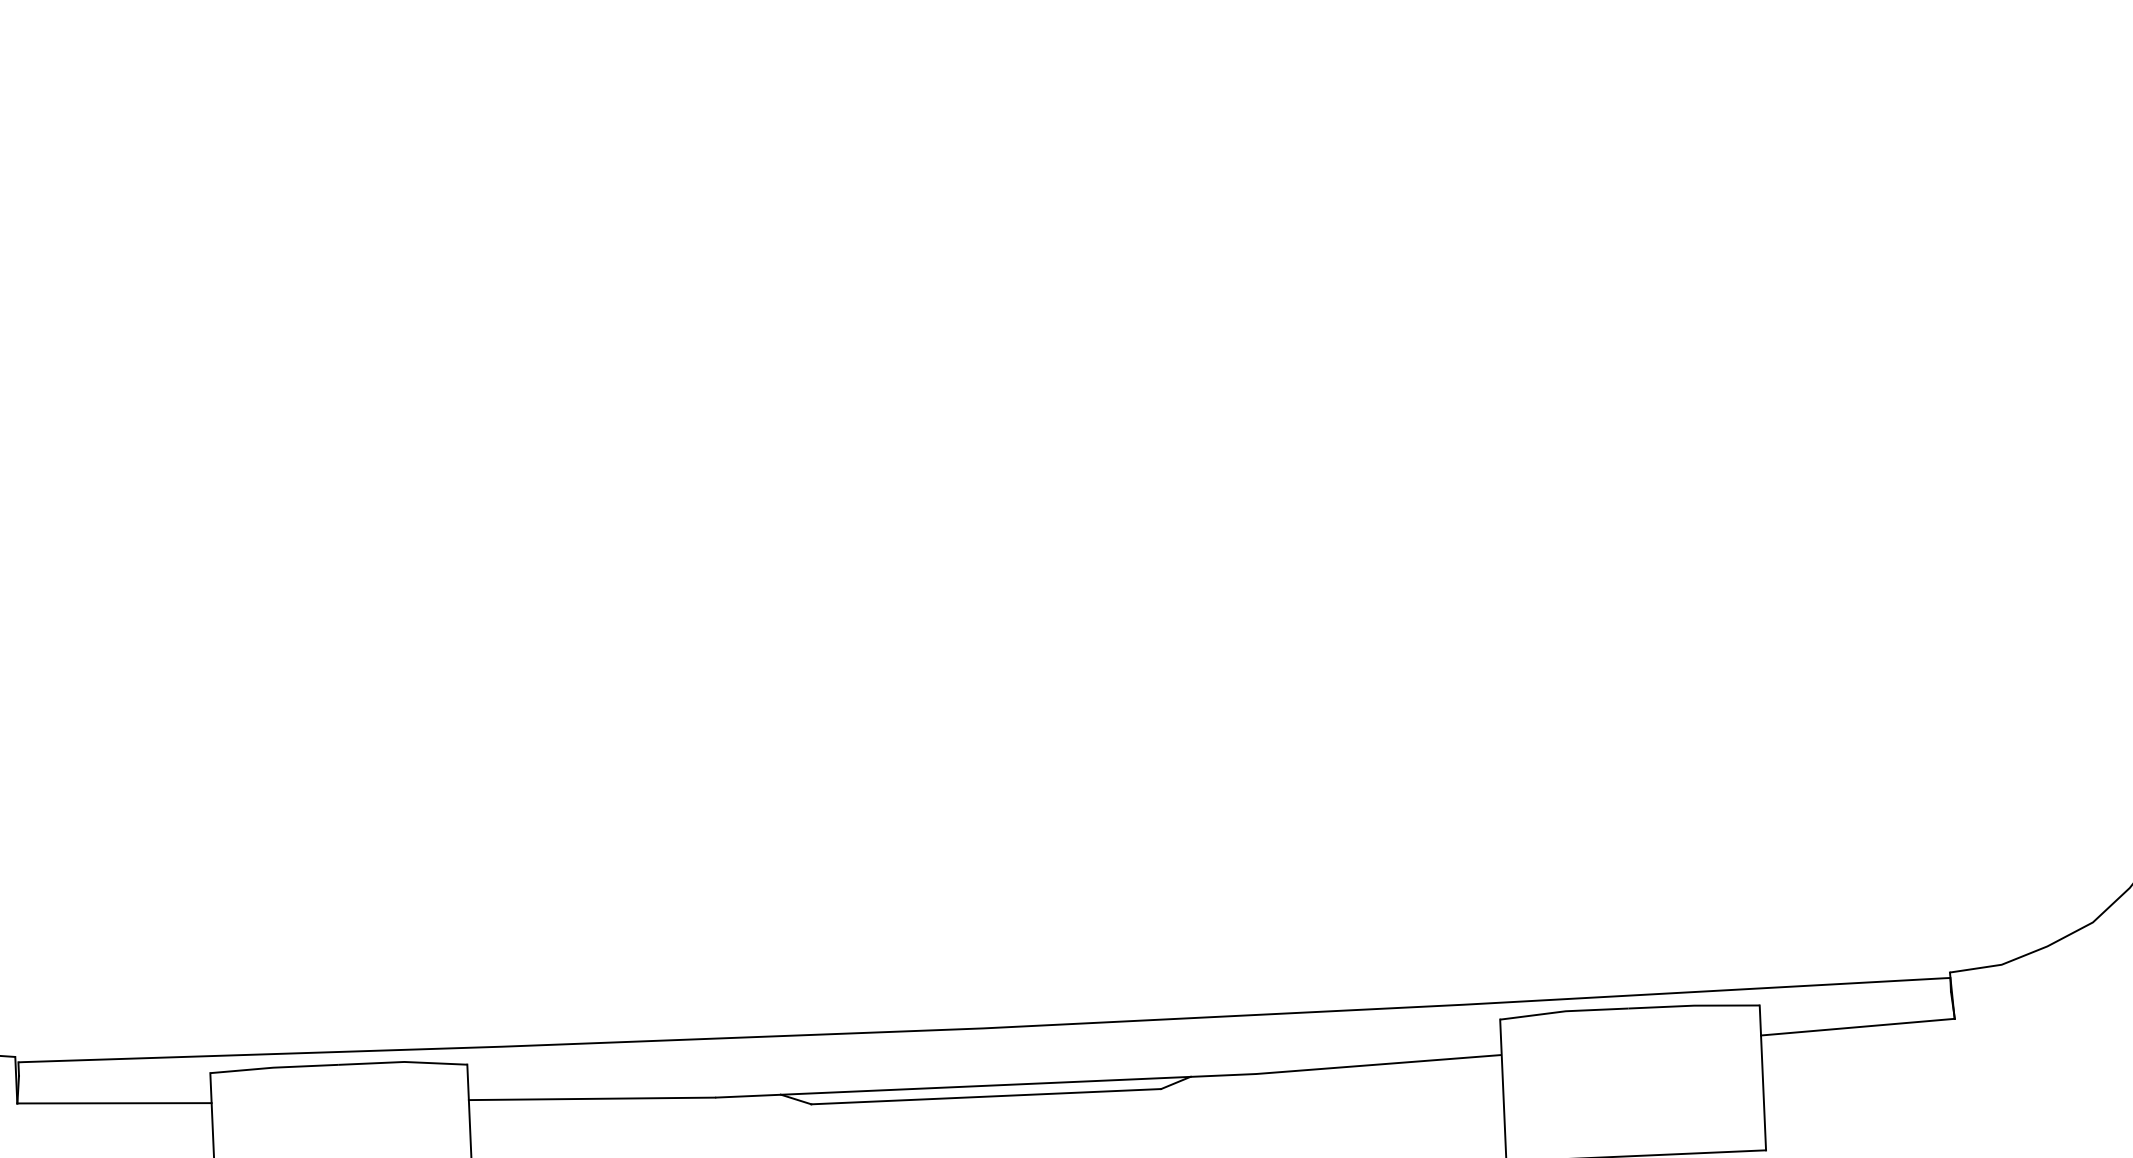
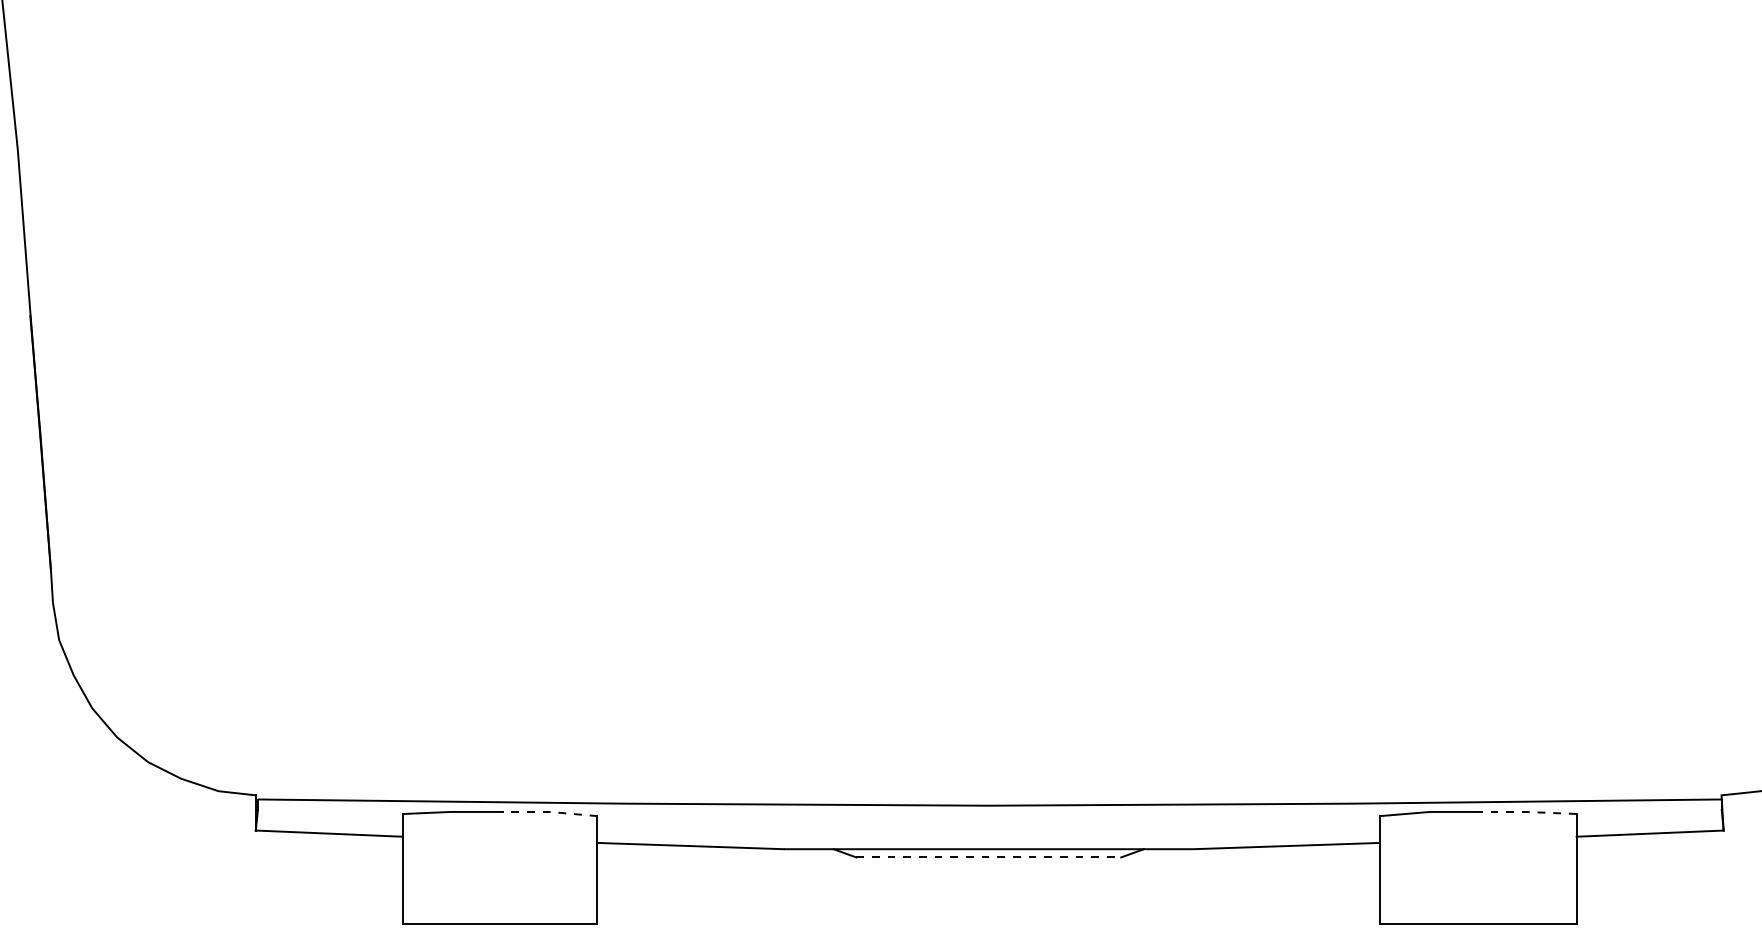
line: (1694, 1005) -> (1527, 811), solid -> dashed
line: (402, 1061) -> (548, 811), solid -> dashed
line: (985, 1096) -> (988, 857), solid -> dashed

